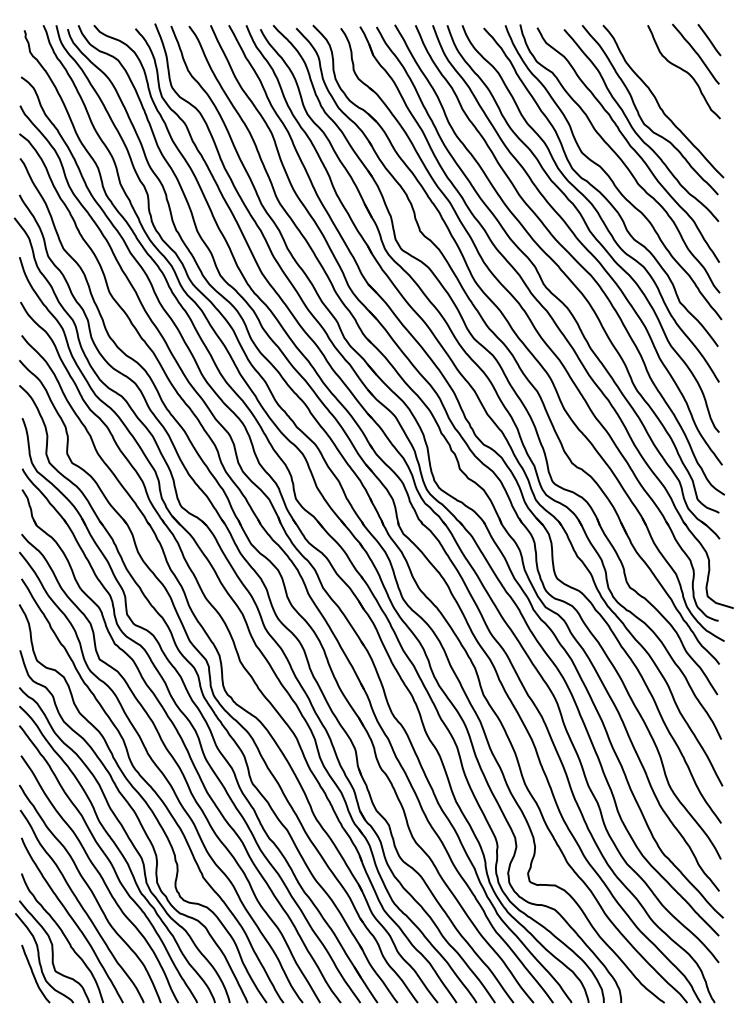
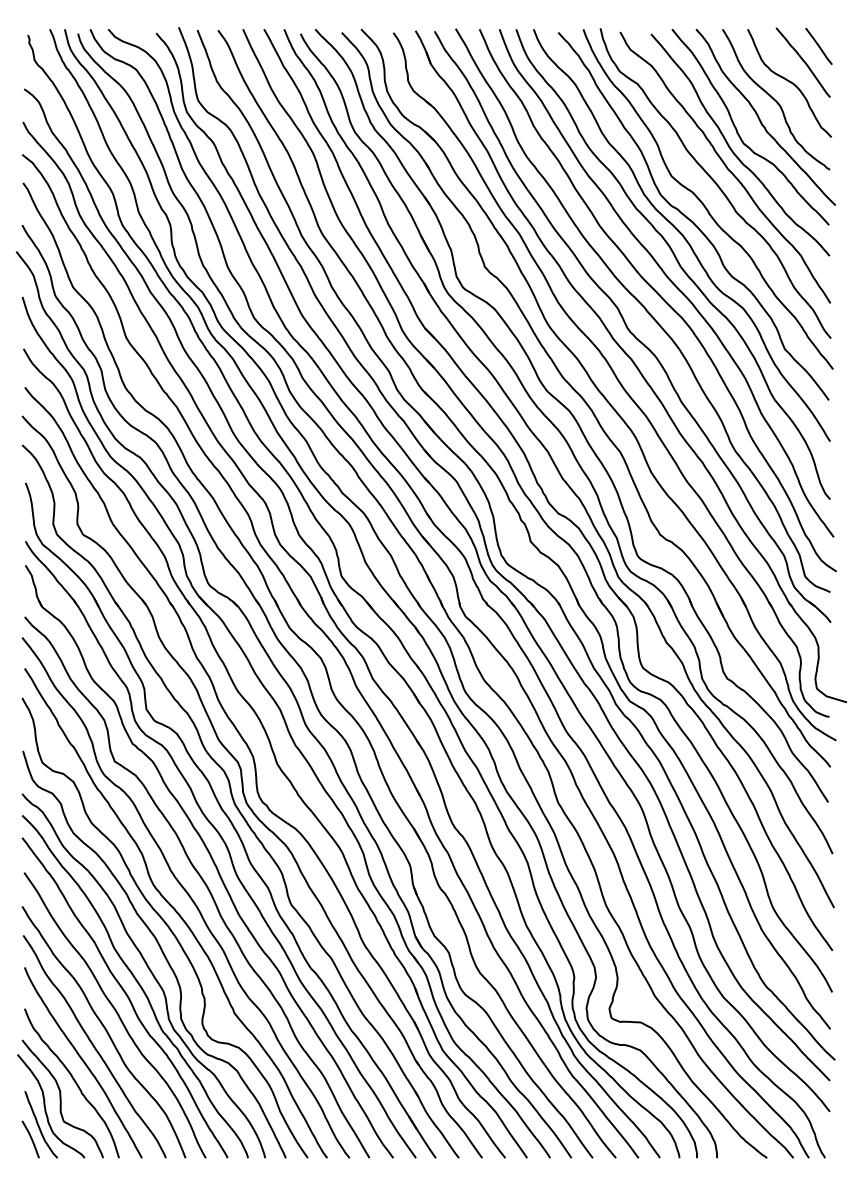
curve: (671, 86) -> (775, 99), added
curve: (26, 985) -> (30, 1138), added

